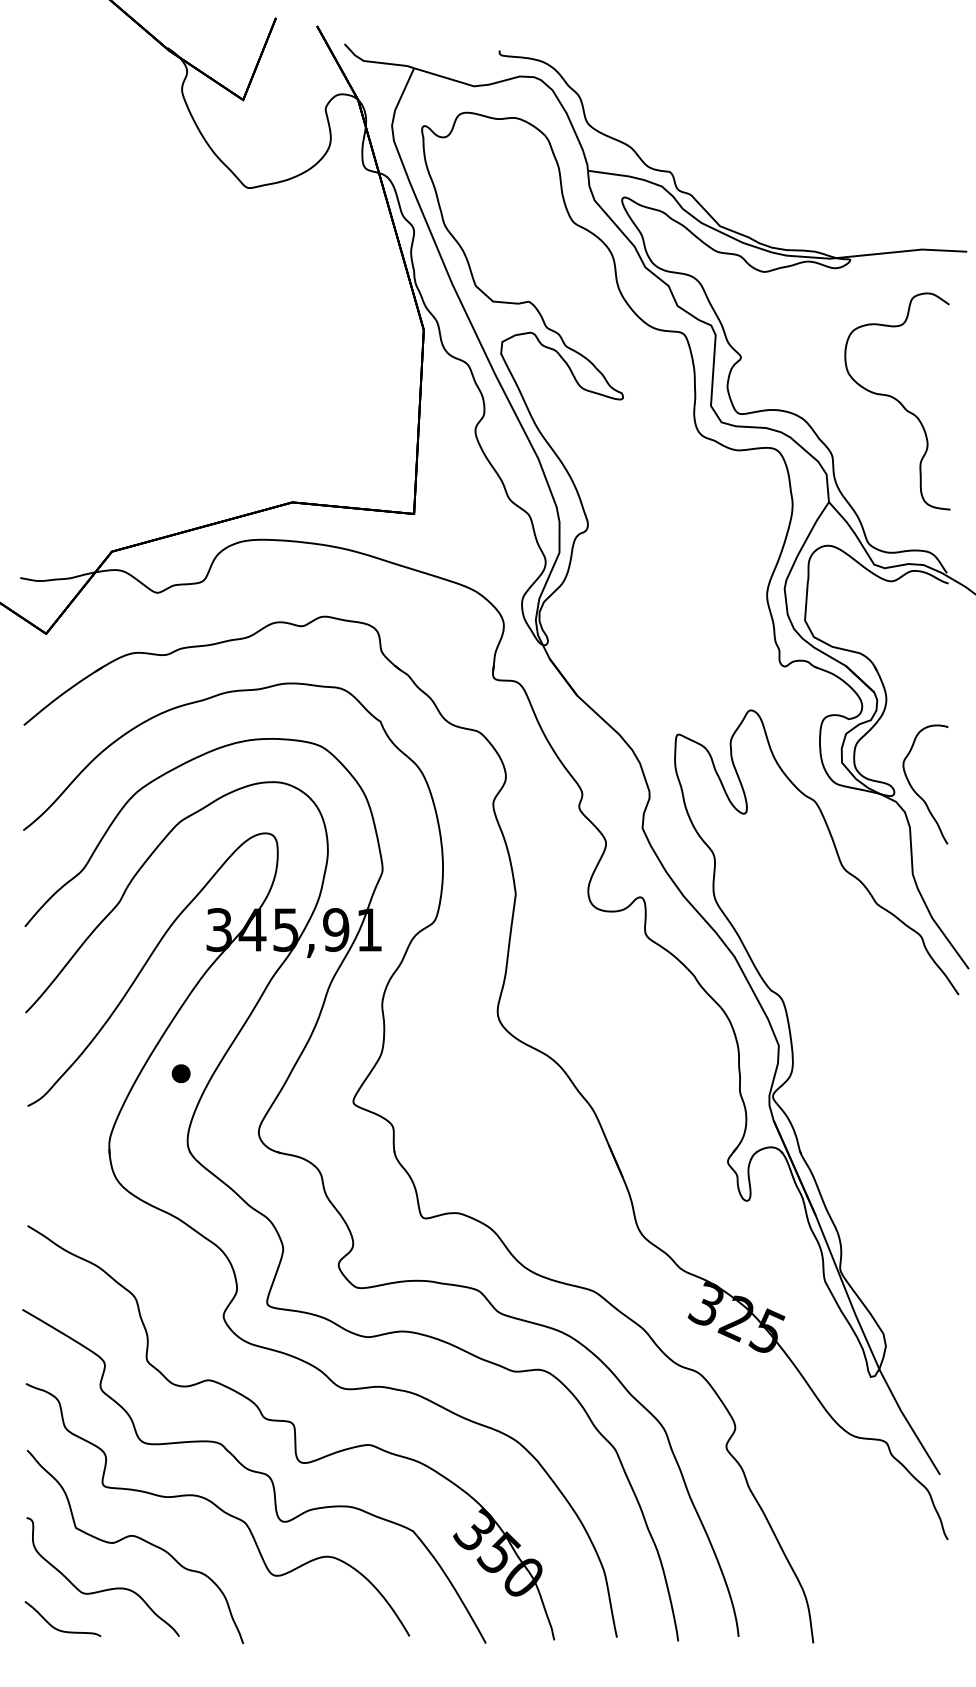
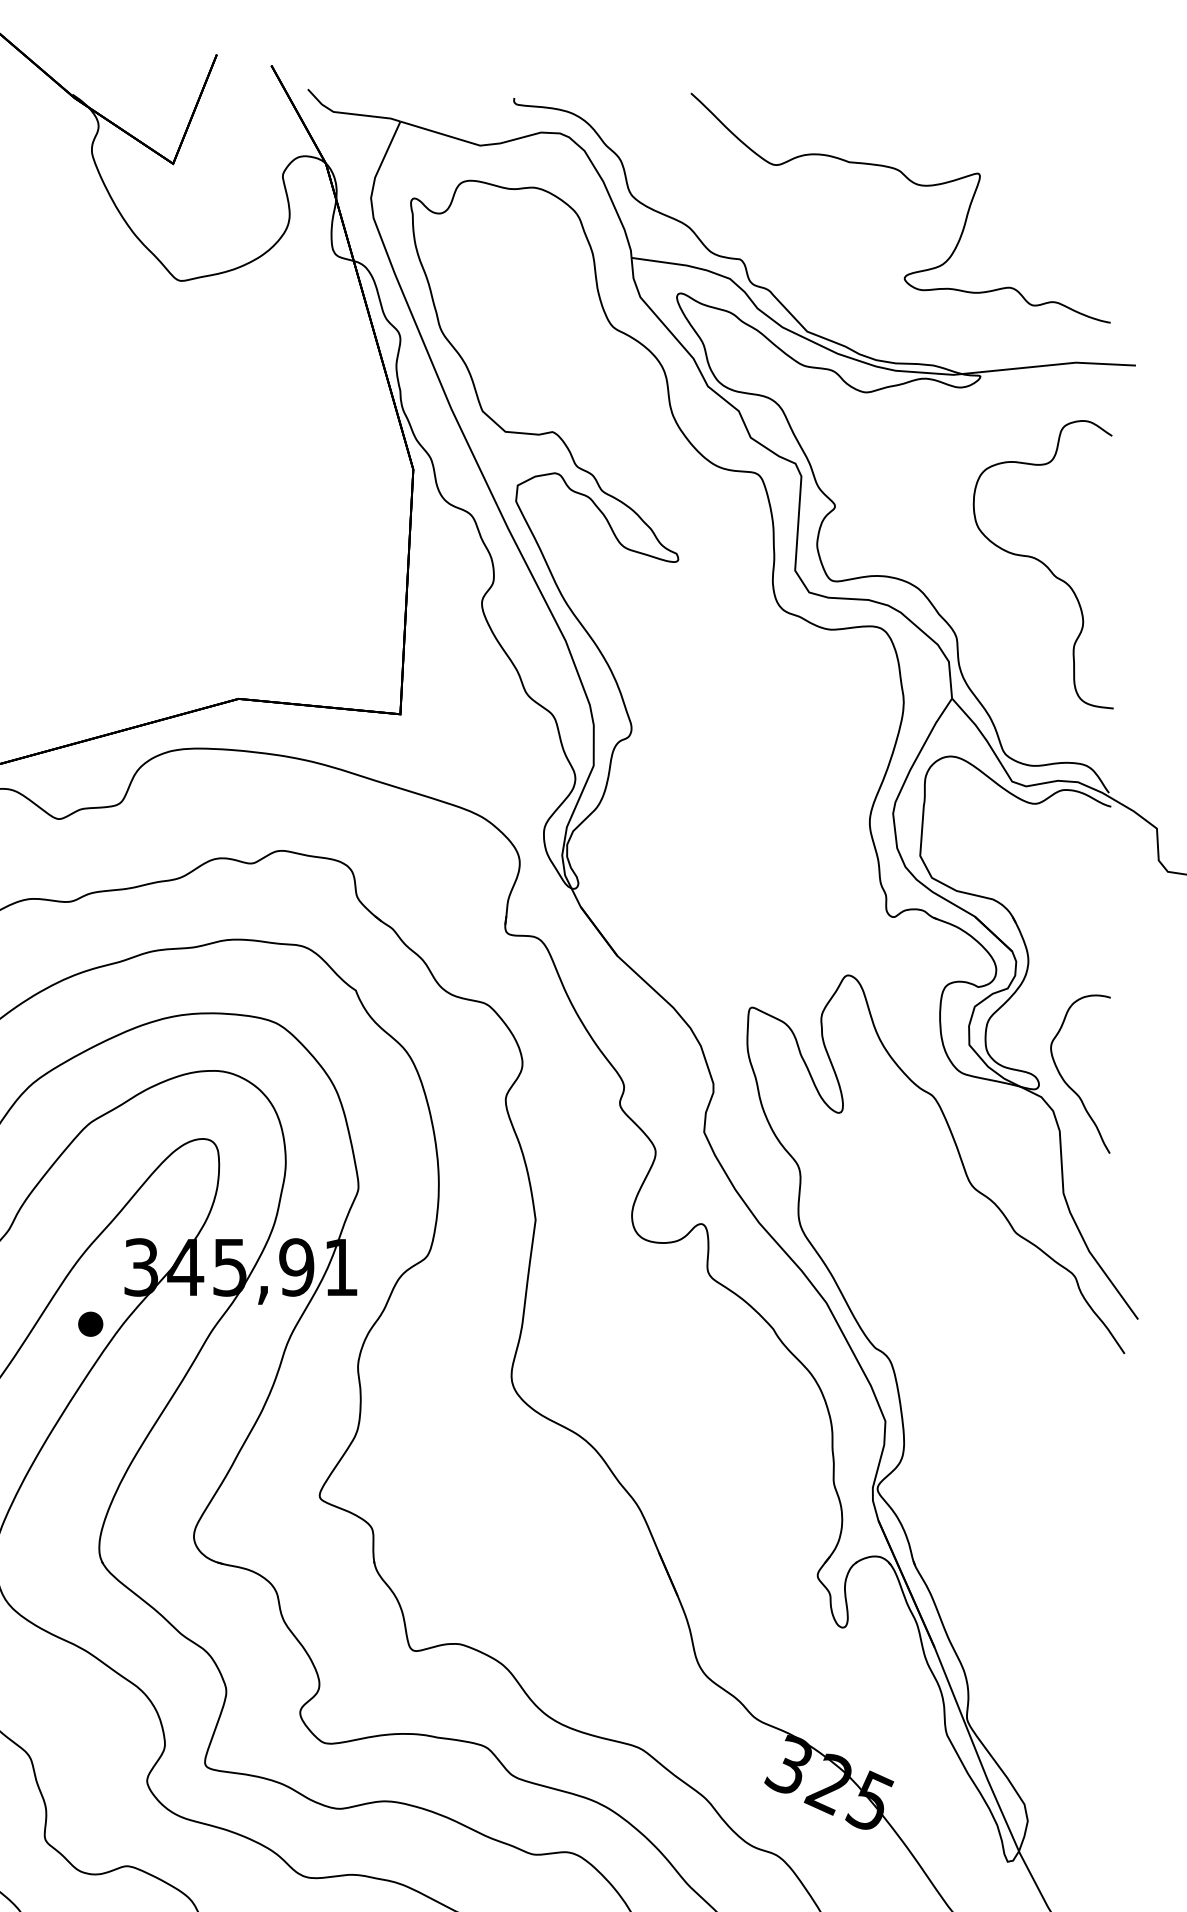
curve: (800, 115) -> (914, 184), added
part: (180, 1073) -> (89, 1323), moved

